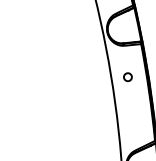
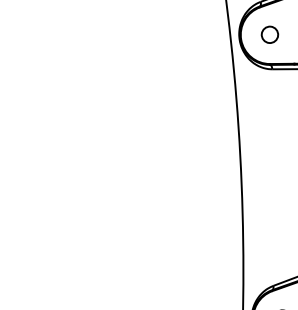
circle: (127, 77) -> (268, 35), moved

